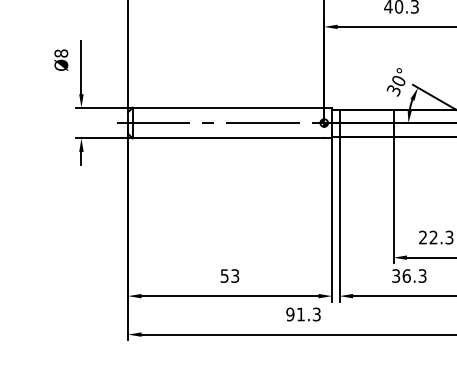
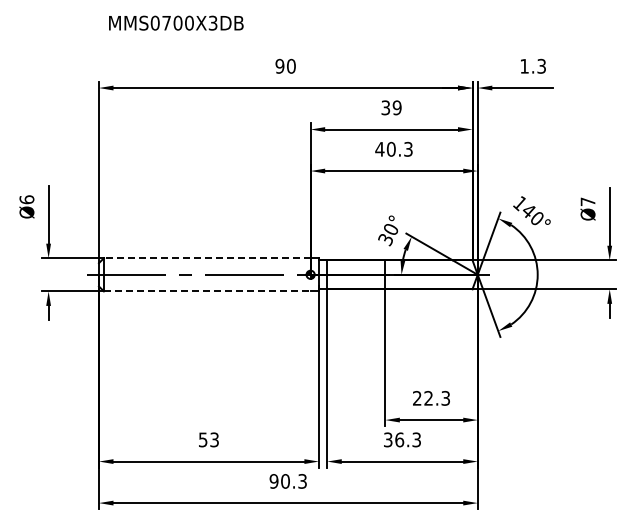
text: (60, 53) -> (26, 199), Ø8 -> Ø6
line: (227, 107) -> (206, 258), solid -> dashed
line: (228, 138) -> (207, 291), solid -> dashed
text: (300, 314) -> (285, 481), 91.3 -> 90.3

